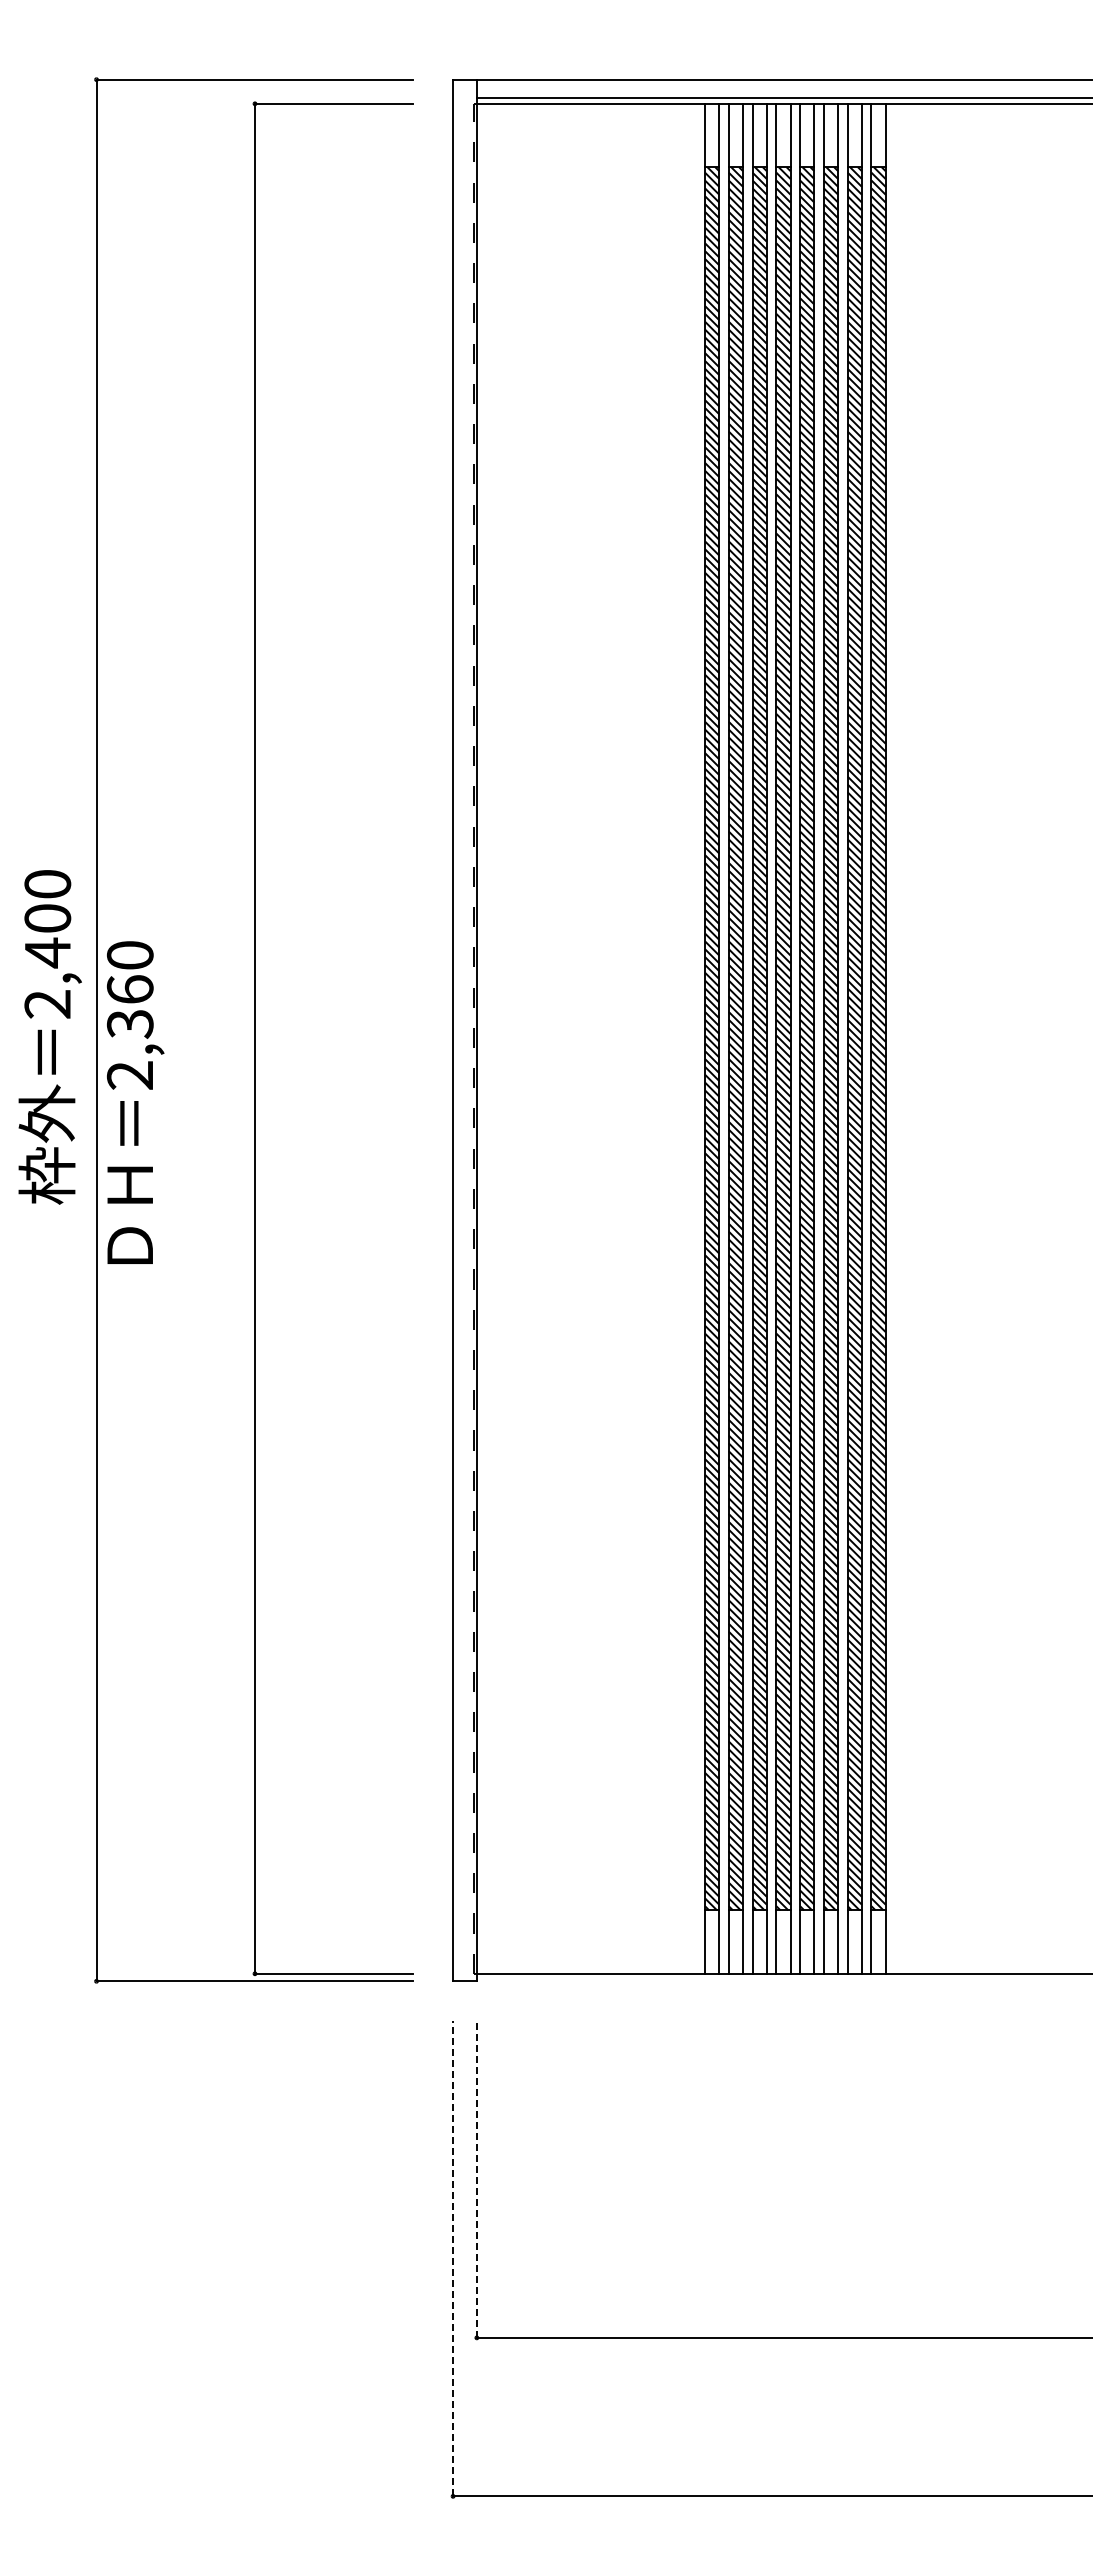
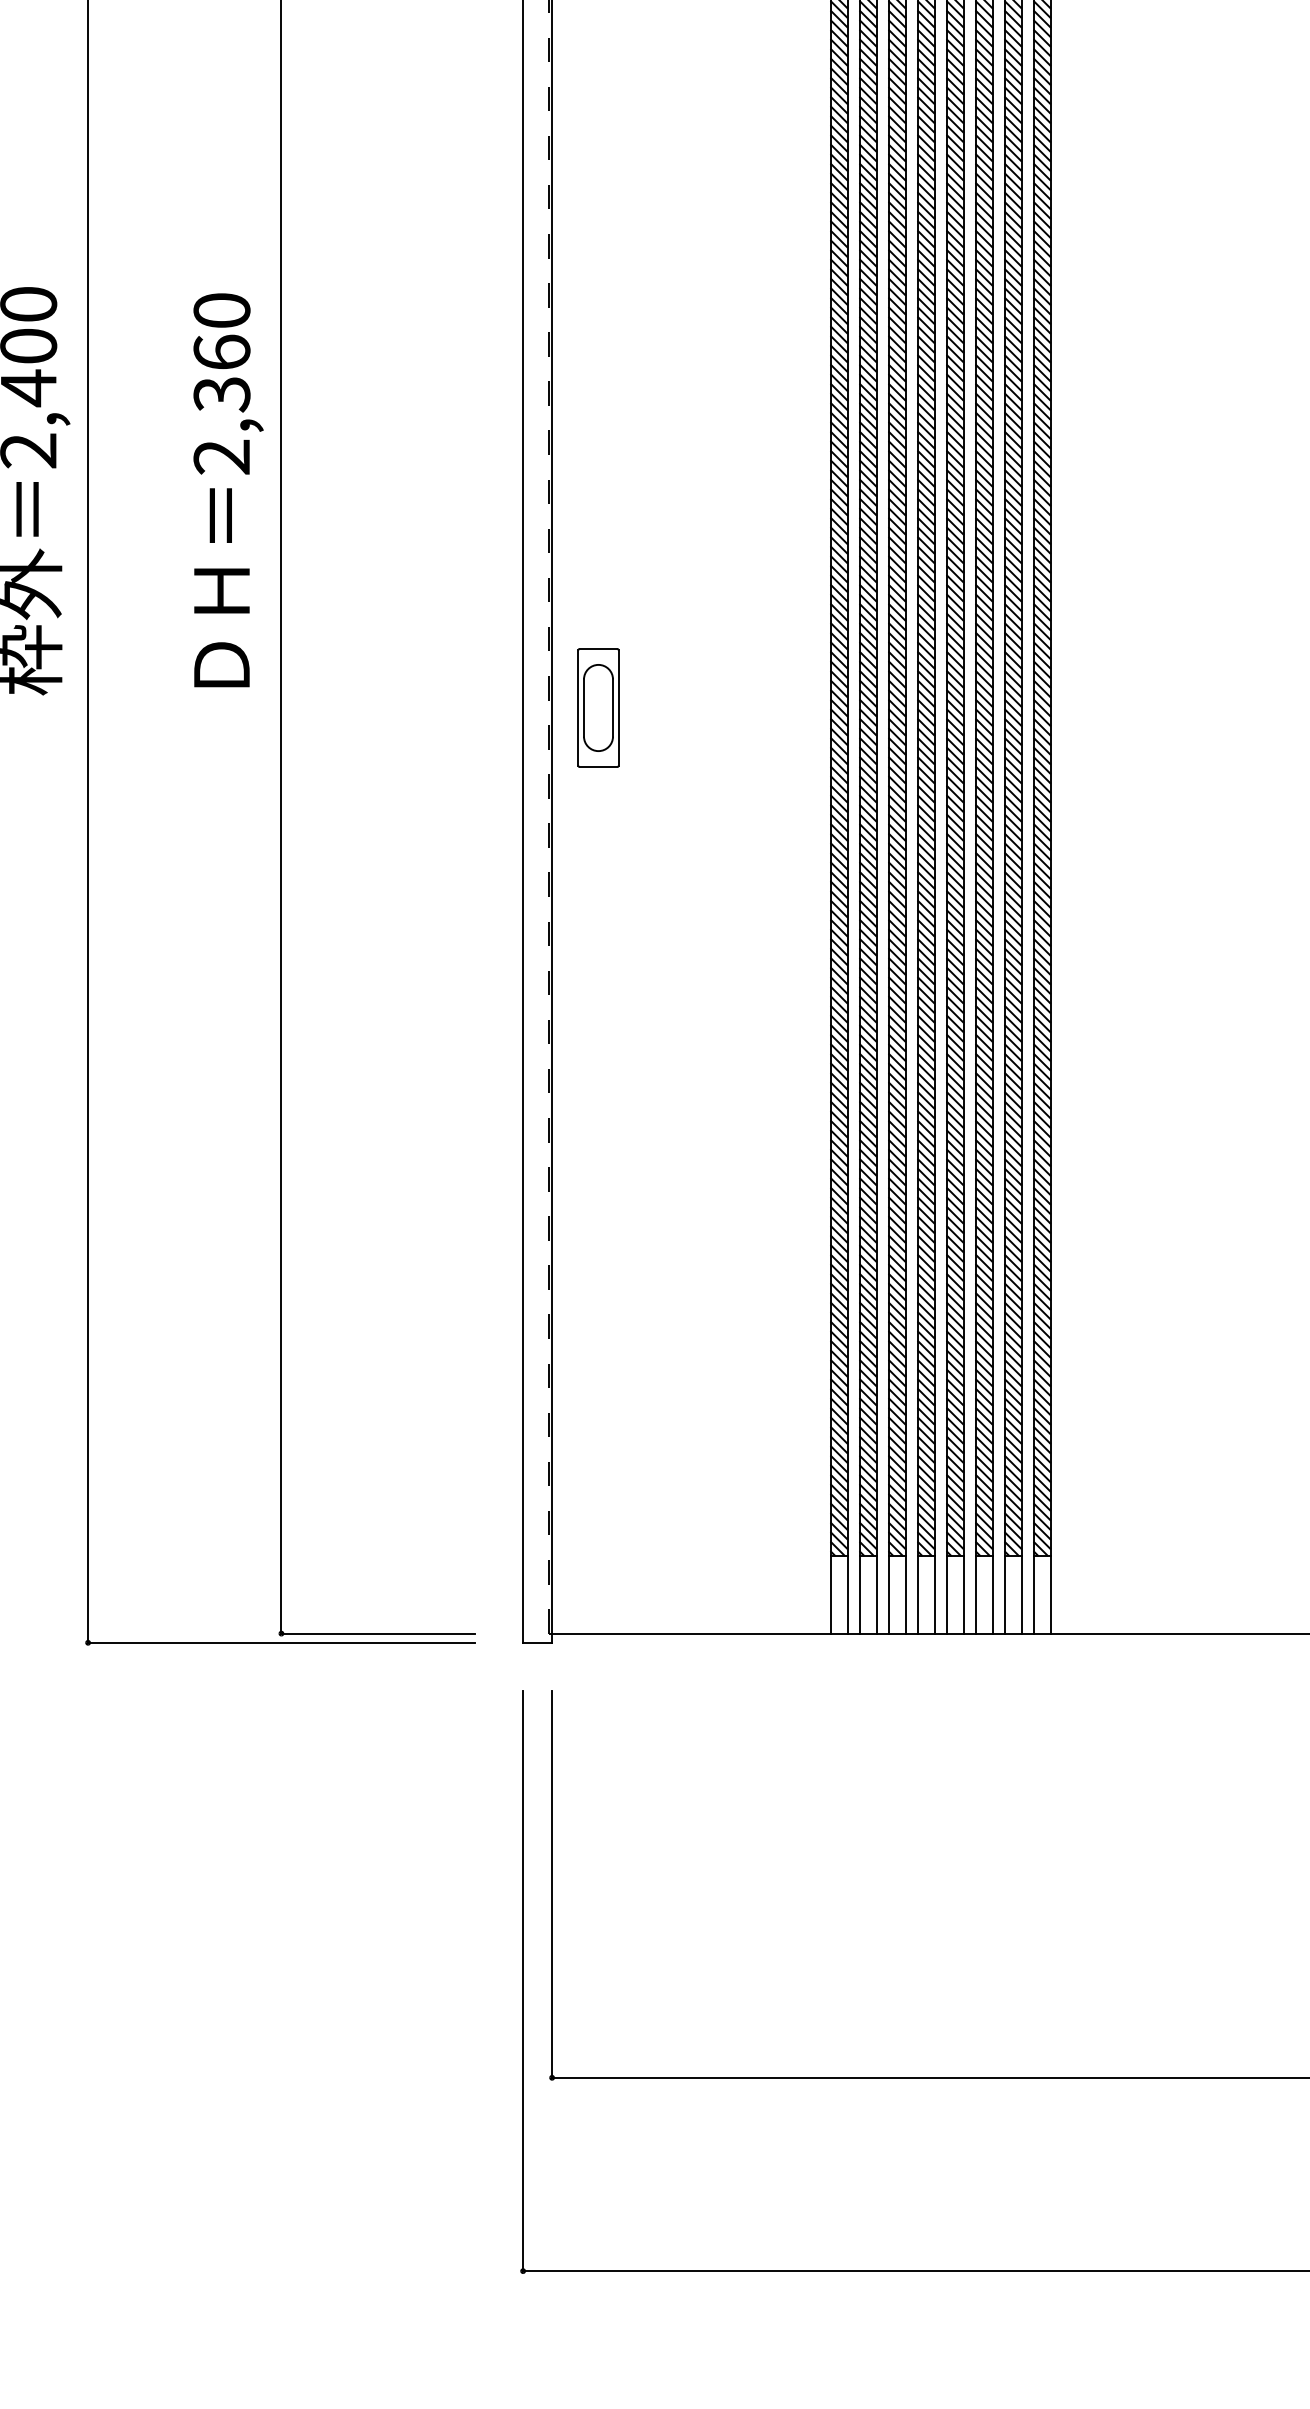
text: (135, 1102) -> (228, 490), moved
part: (514, 1215) -> (598, 708), added
line: (476, 2178) -> (551, 1883), dashed -> solid
line: (453, 2258) -> (523, 1980), dashed -> solid

